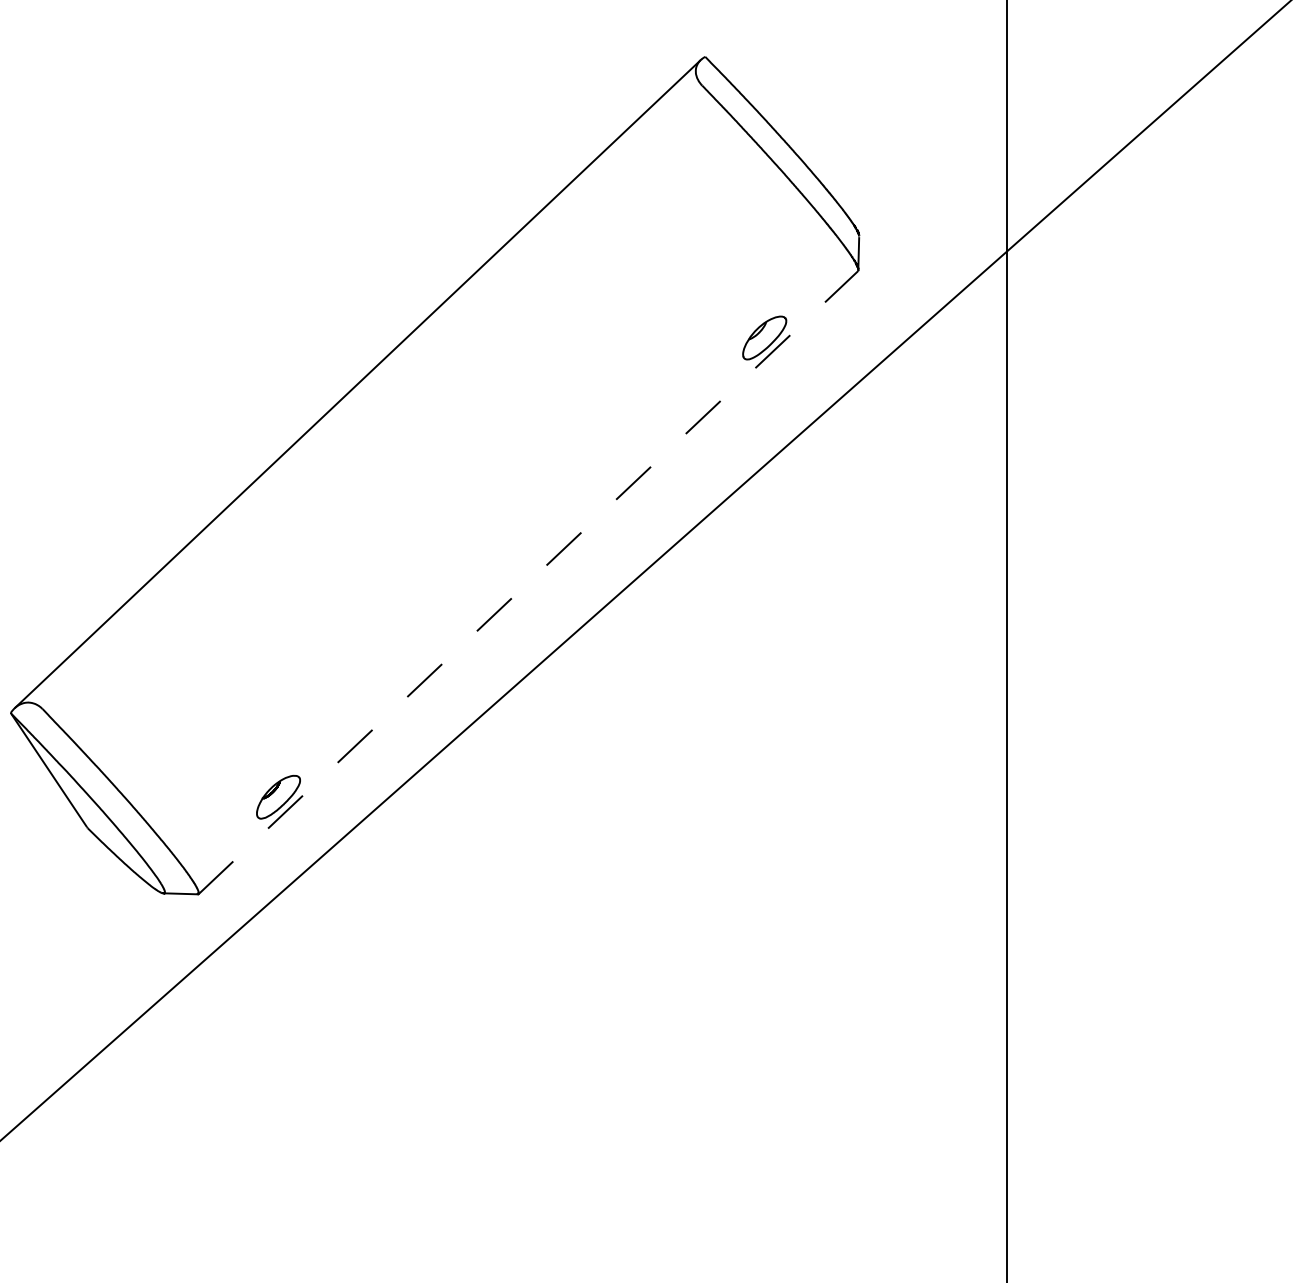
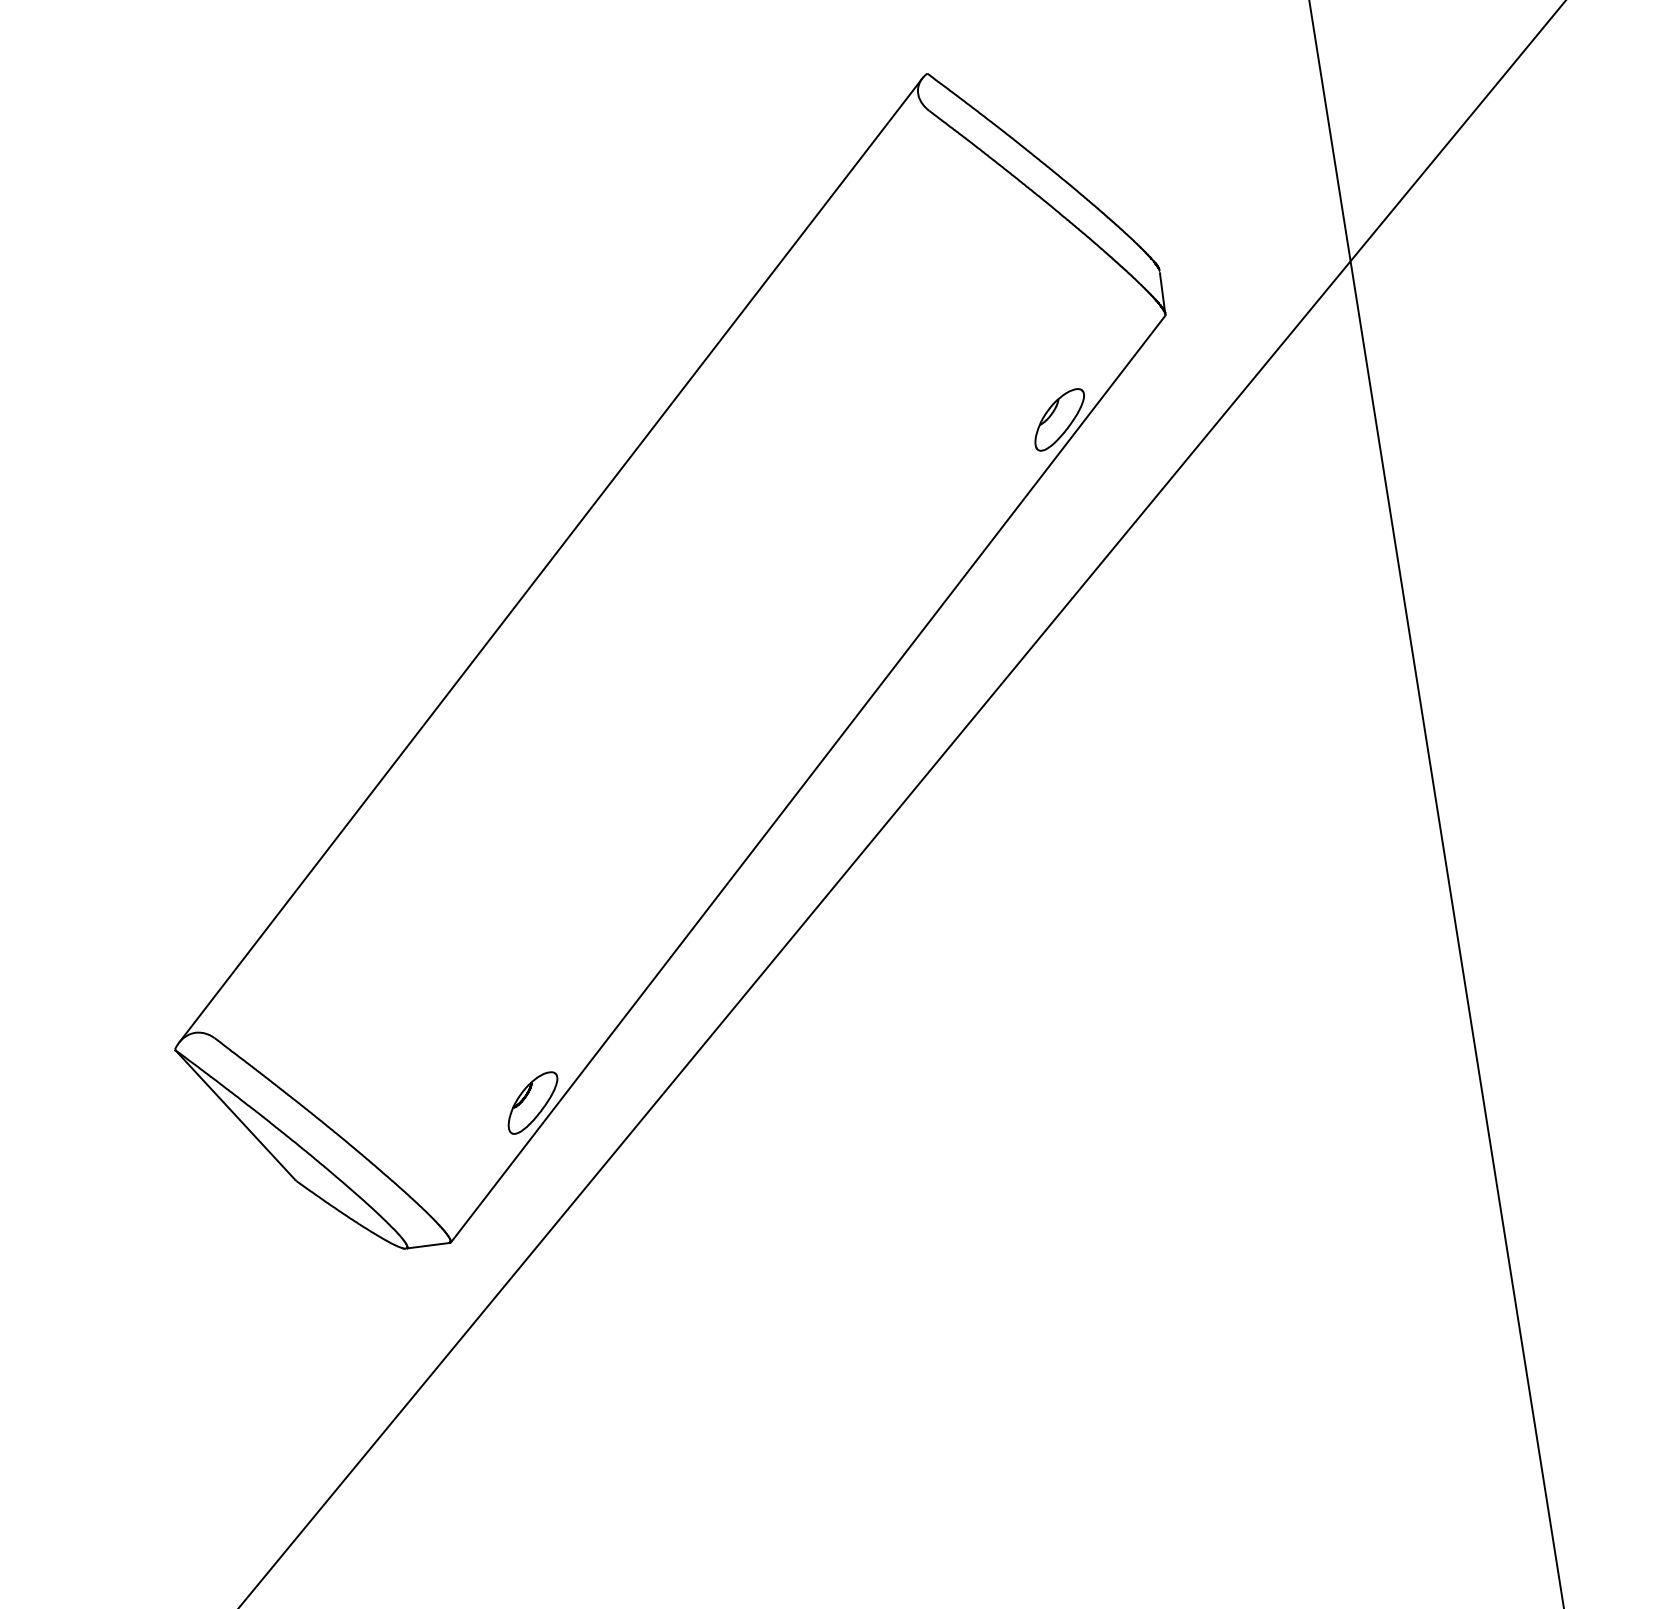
line: (528, 582) -> (808, 778), dashed -> solid

